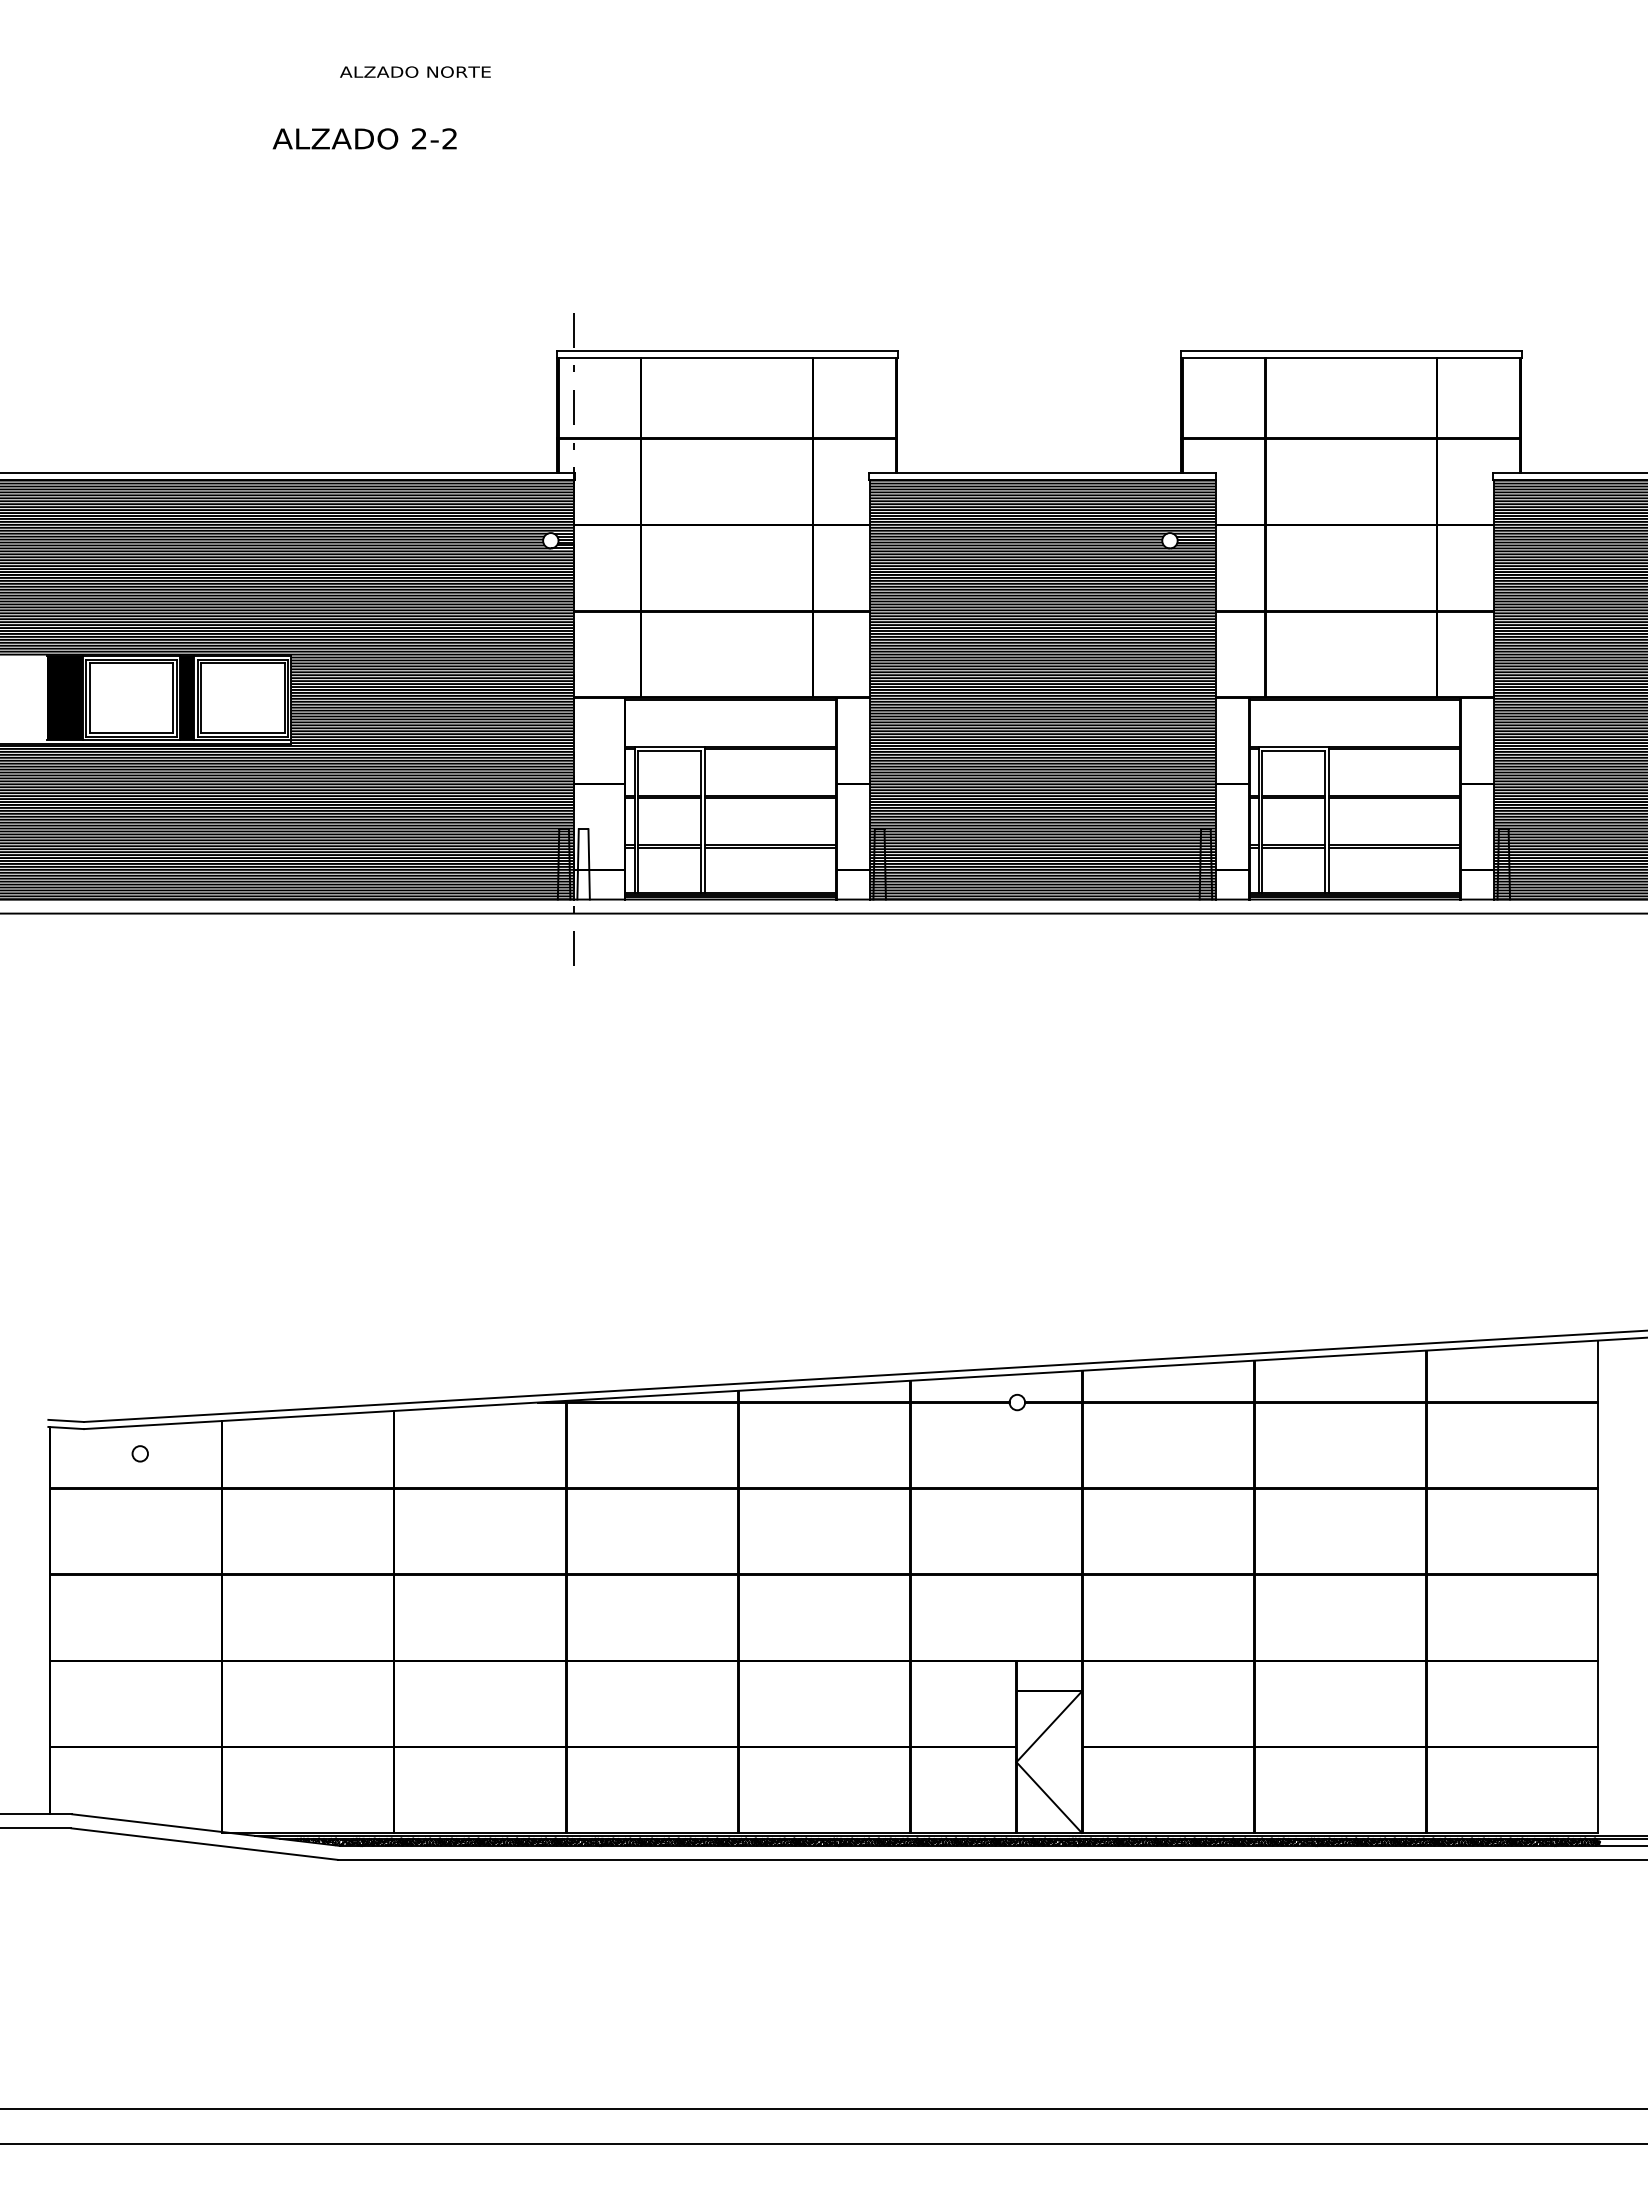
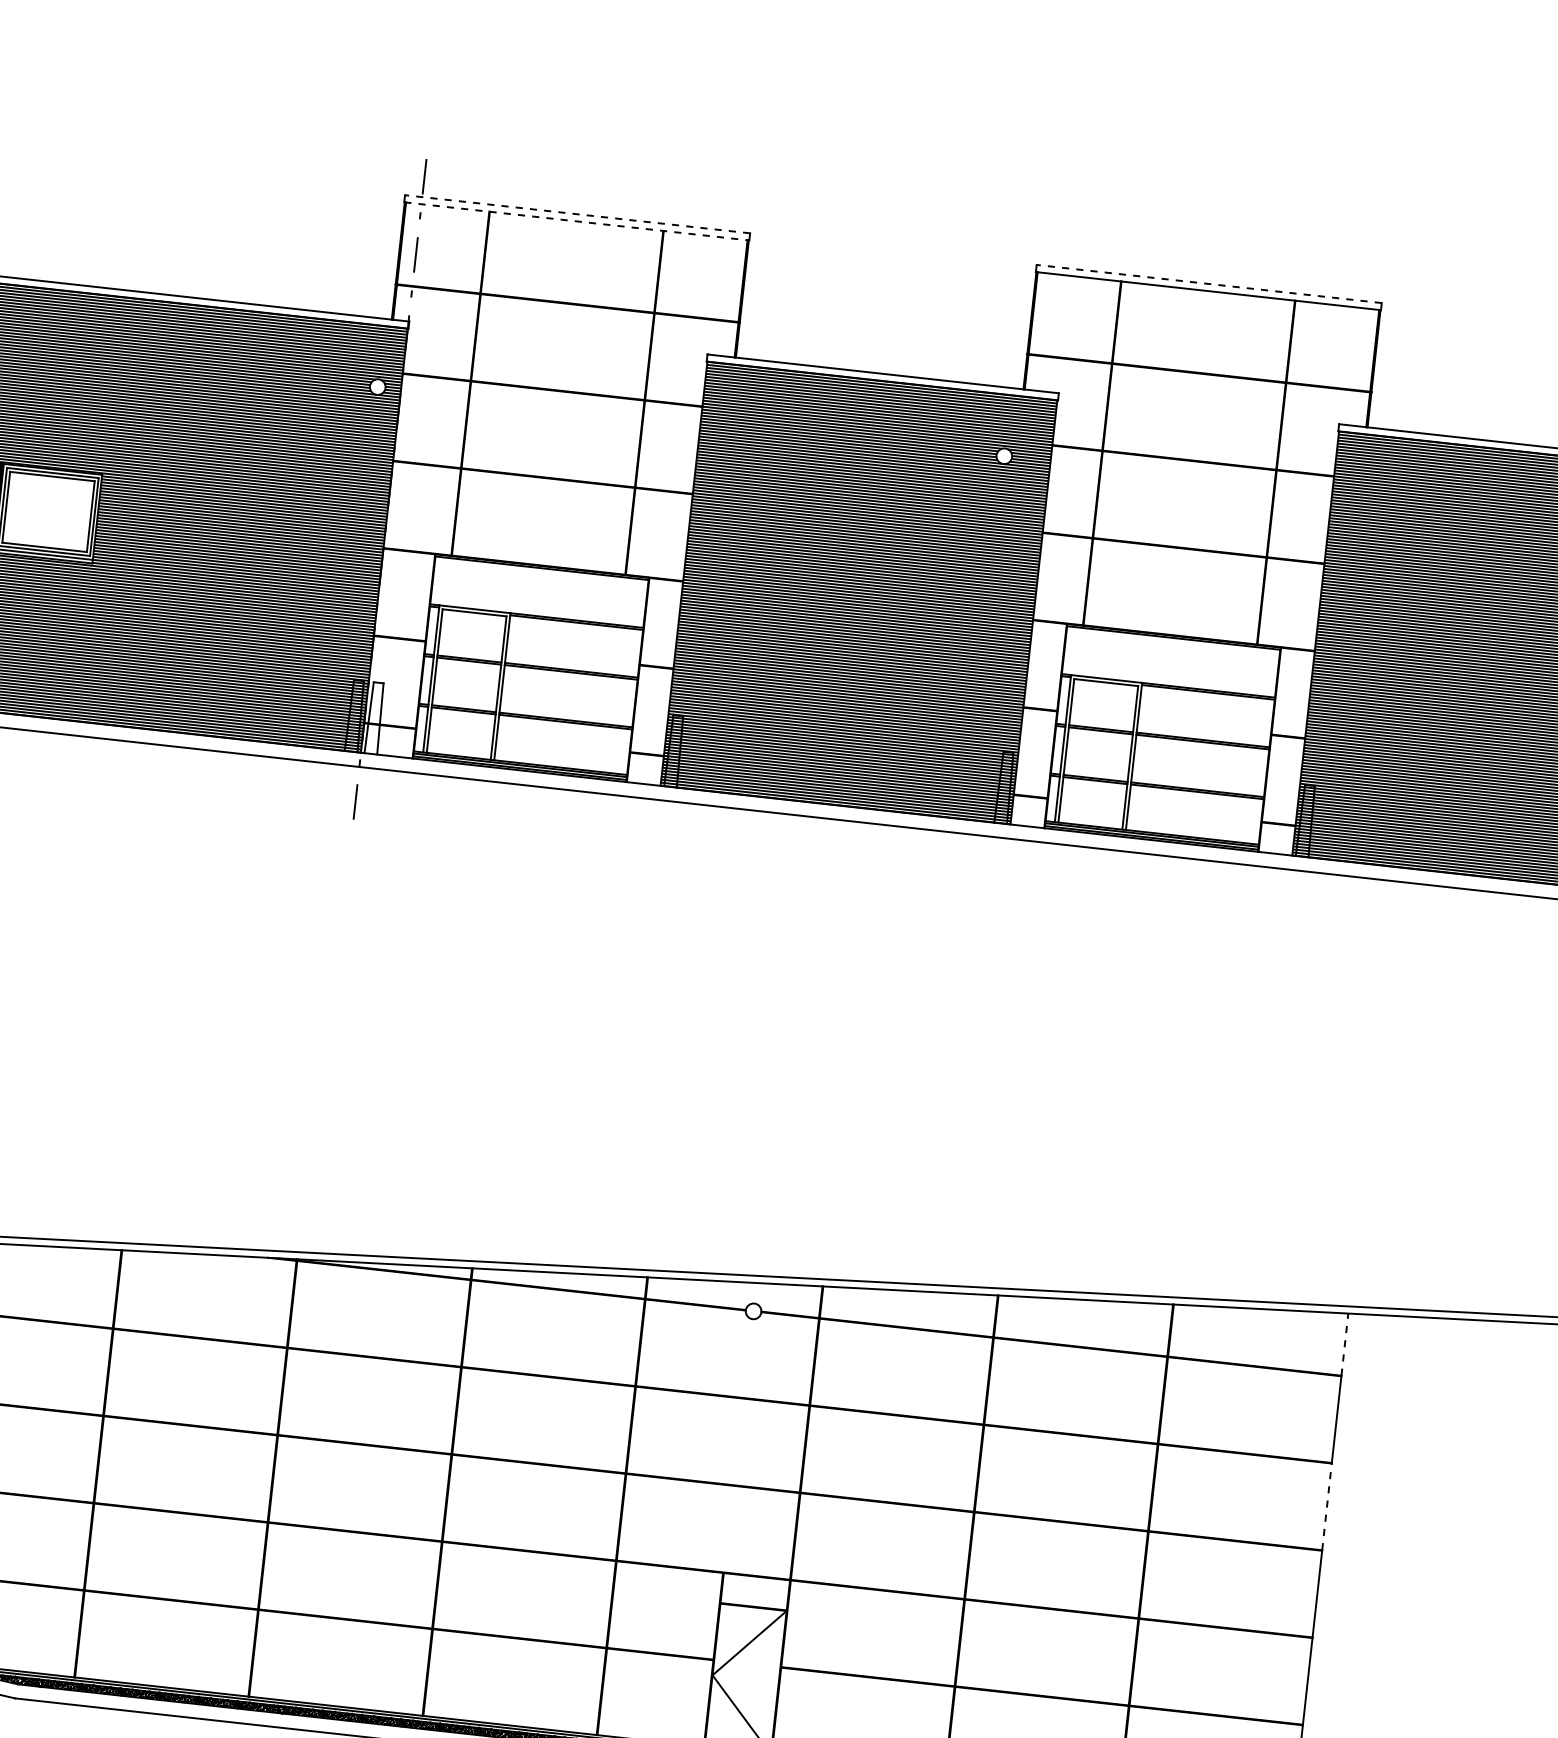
line: (726, 350) -> (576, 214), solid -> dashed
line: (1350, 350) -> (1208, 283), solid -> dashed
line: (727, 357) -> (577, 221), solid -> dashed
line: (1598, 1371) -> (1345, 1344), solid -> dashed
line: (1598, 1531) -> (1327, 1506), solid -> dashed

